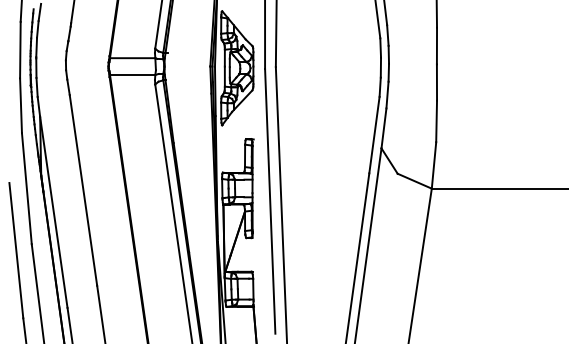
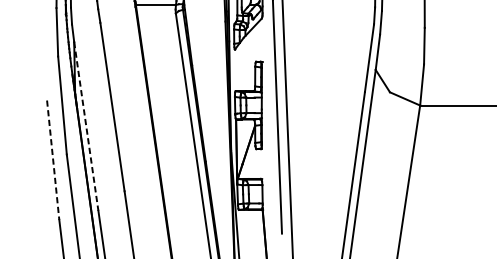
line: (53, 212) -> (86, 126), solid -> dashed
line: (16, 250) -> (53, 160), solid -> dashed

